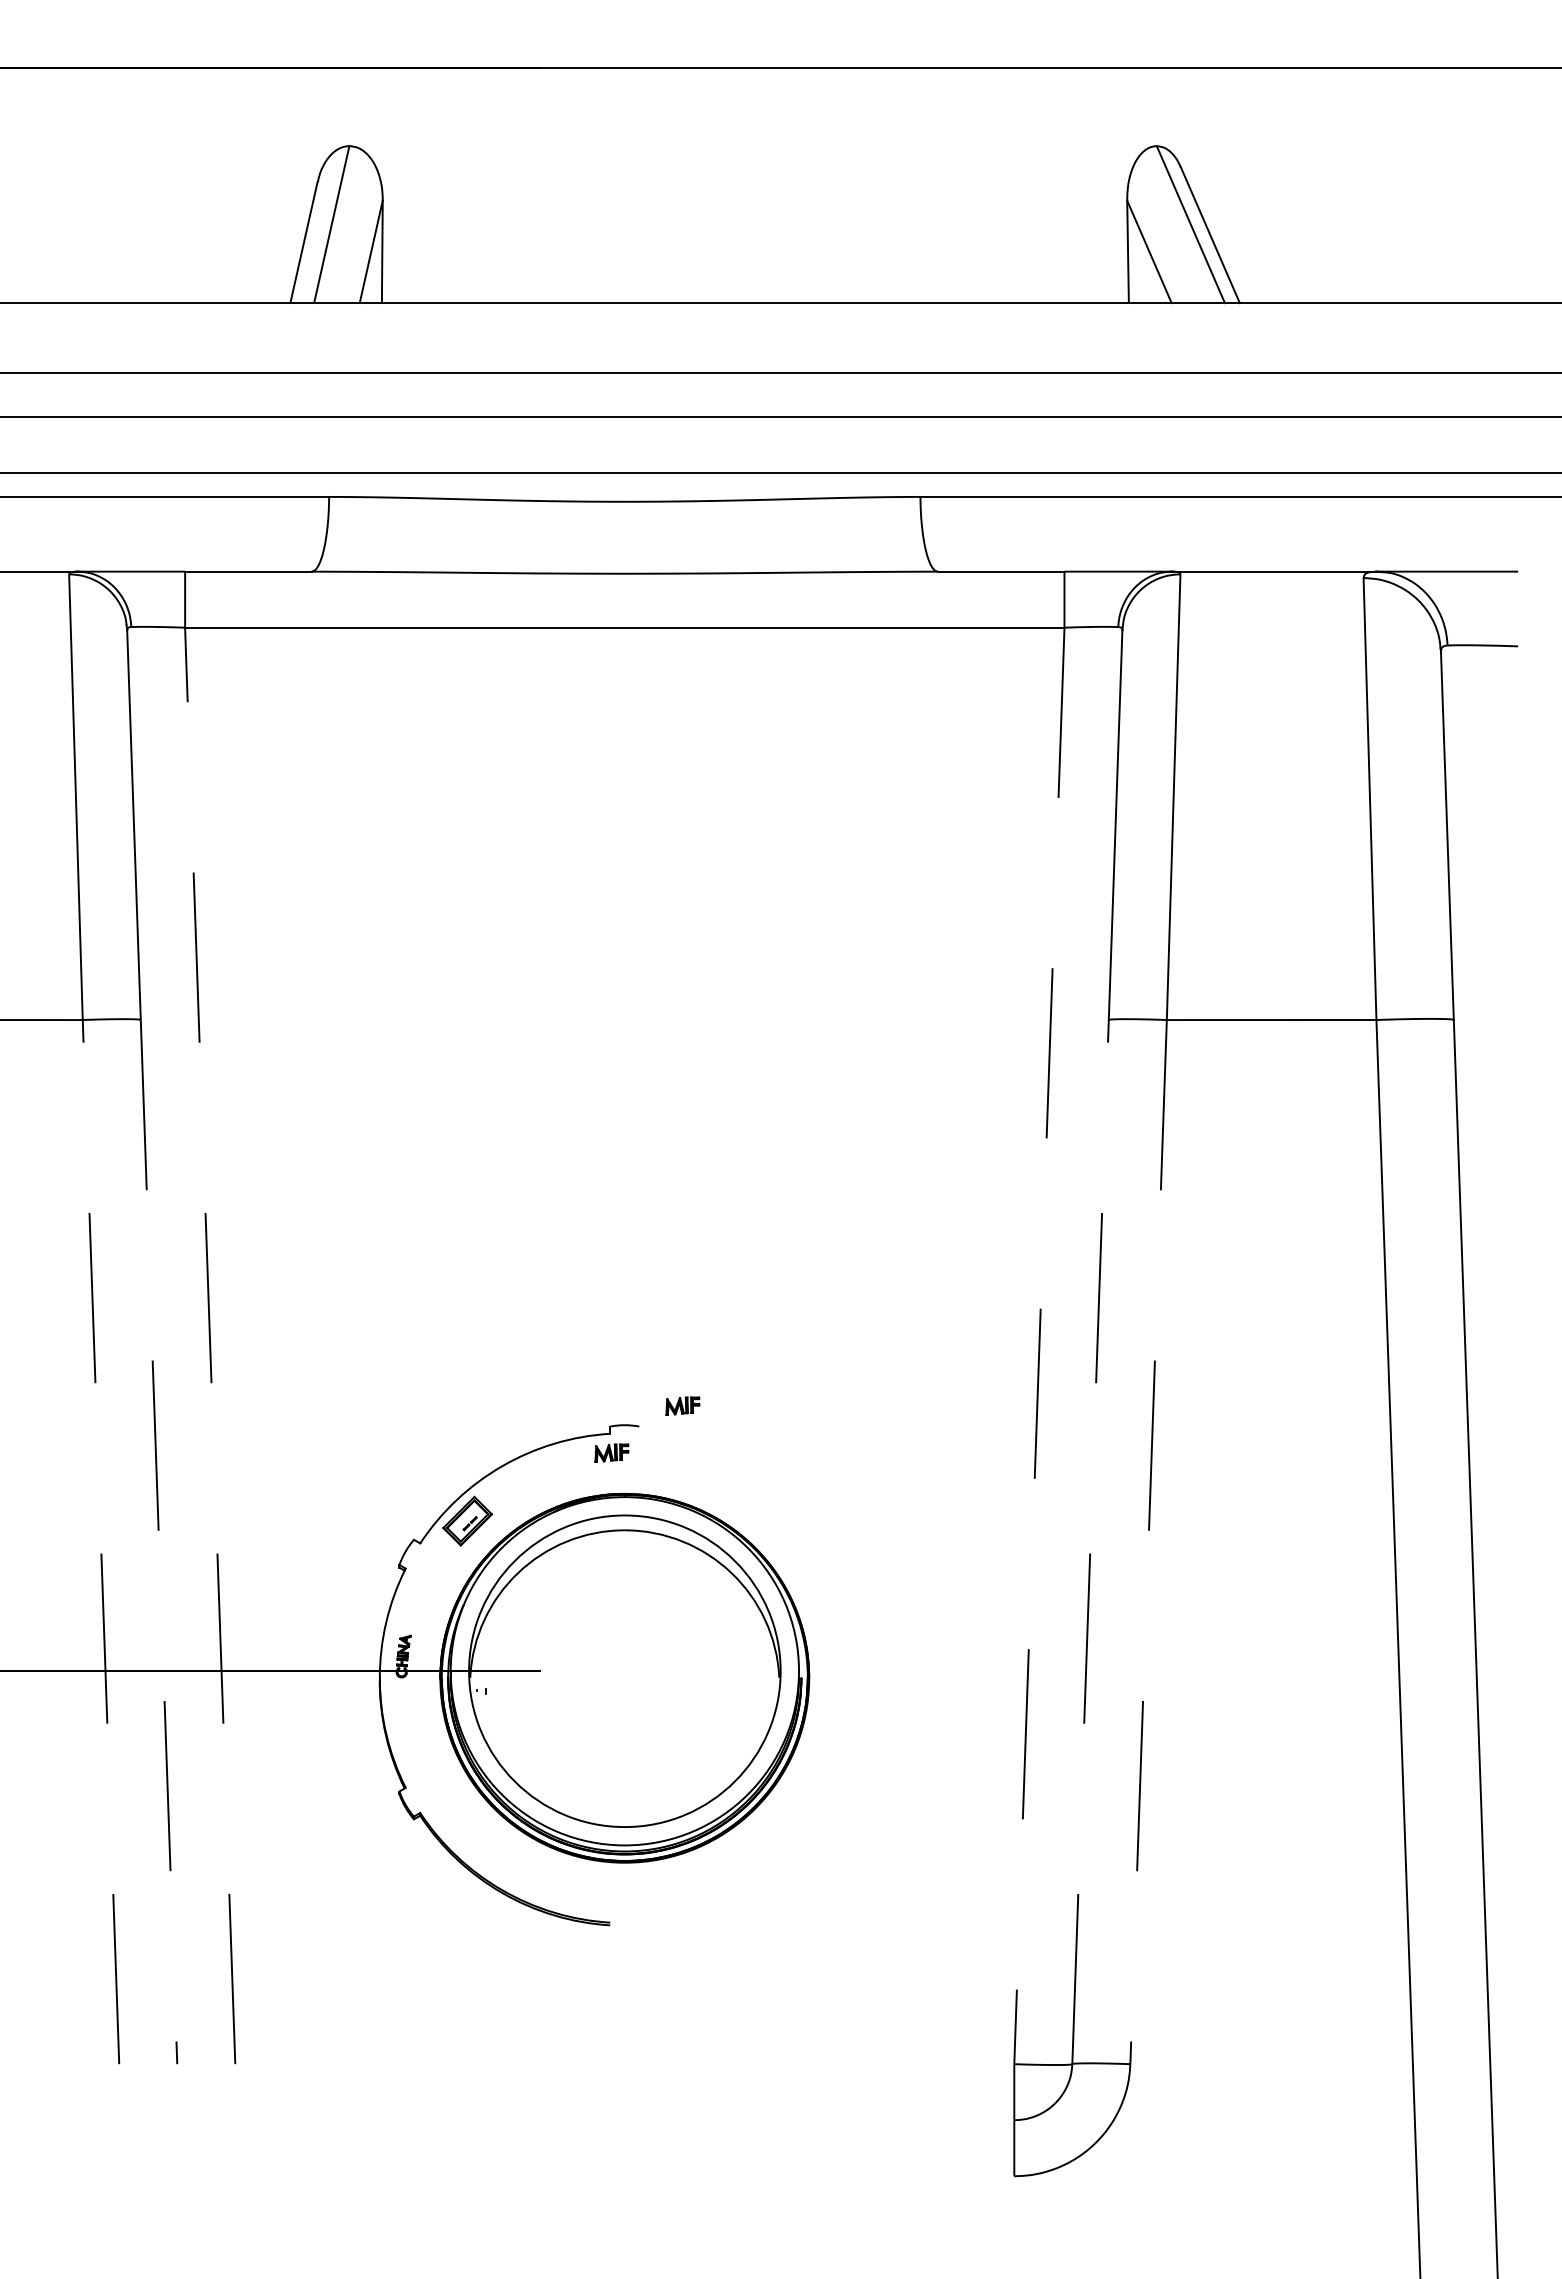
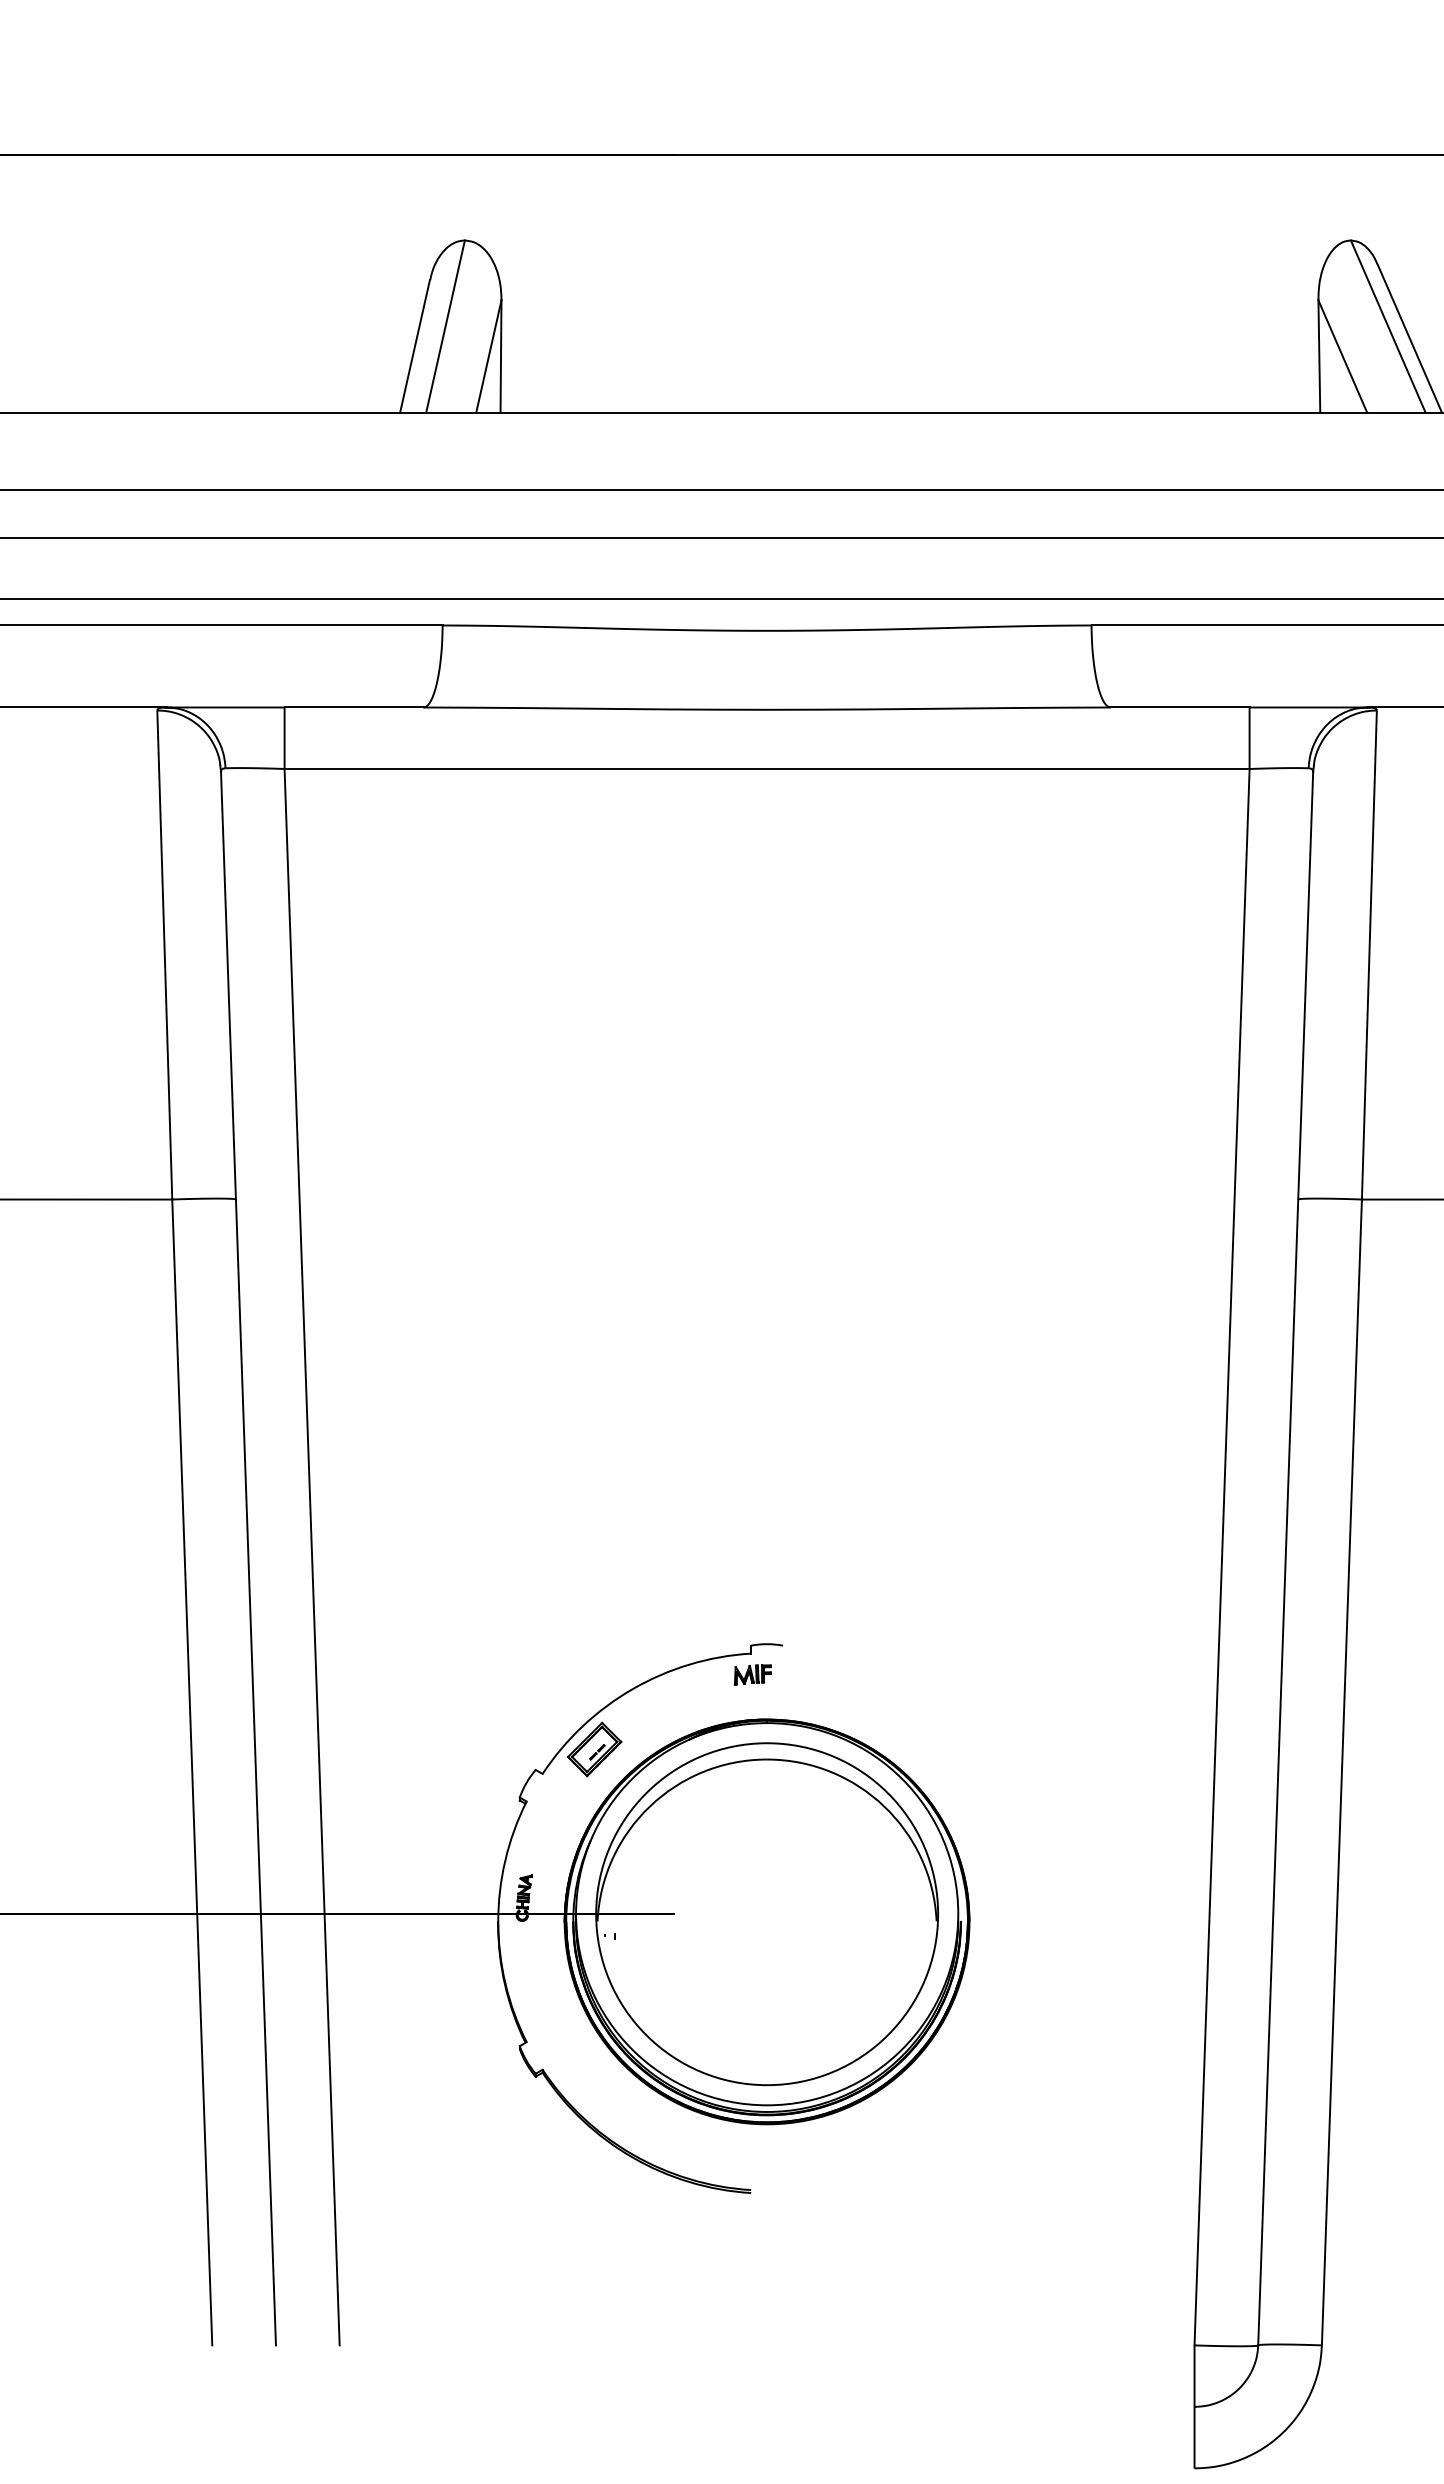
line: (210, 1345) -> (312, 1556), dashed -> solid
line: (1039, 1345) -> (1222, 1556), dashed -> solid
part: (682, 1405) -> (830, 1622), removed
line: (100, 1541) -> (191, 1771), dashed -> solid
line: (1090, 1541) -> (1278, 1771), dashed -> solid
line: (159, 1542) -> (256, 1772), dashed -> solid
line: (1148, 1542) -> (1341, 1772), dashed -> solid

